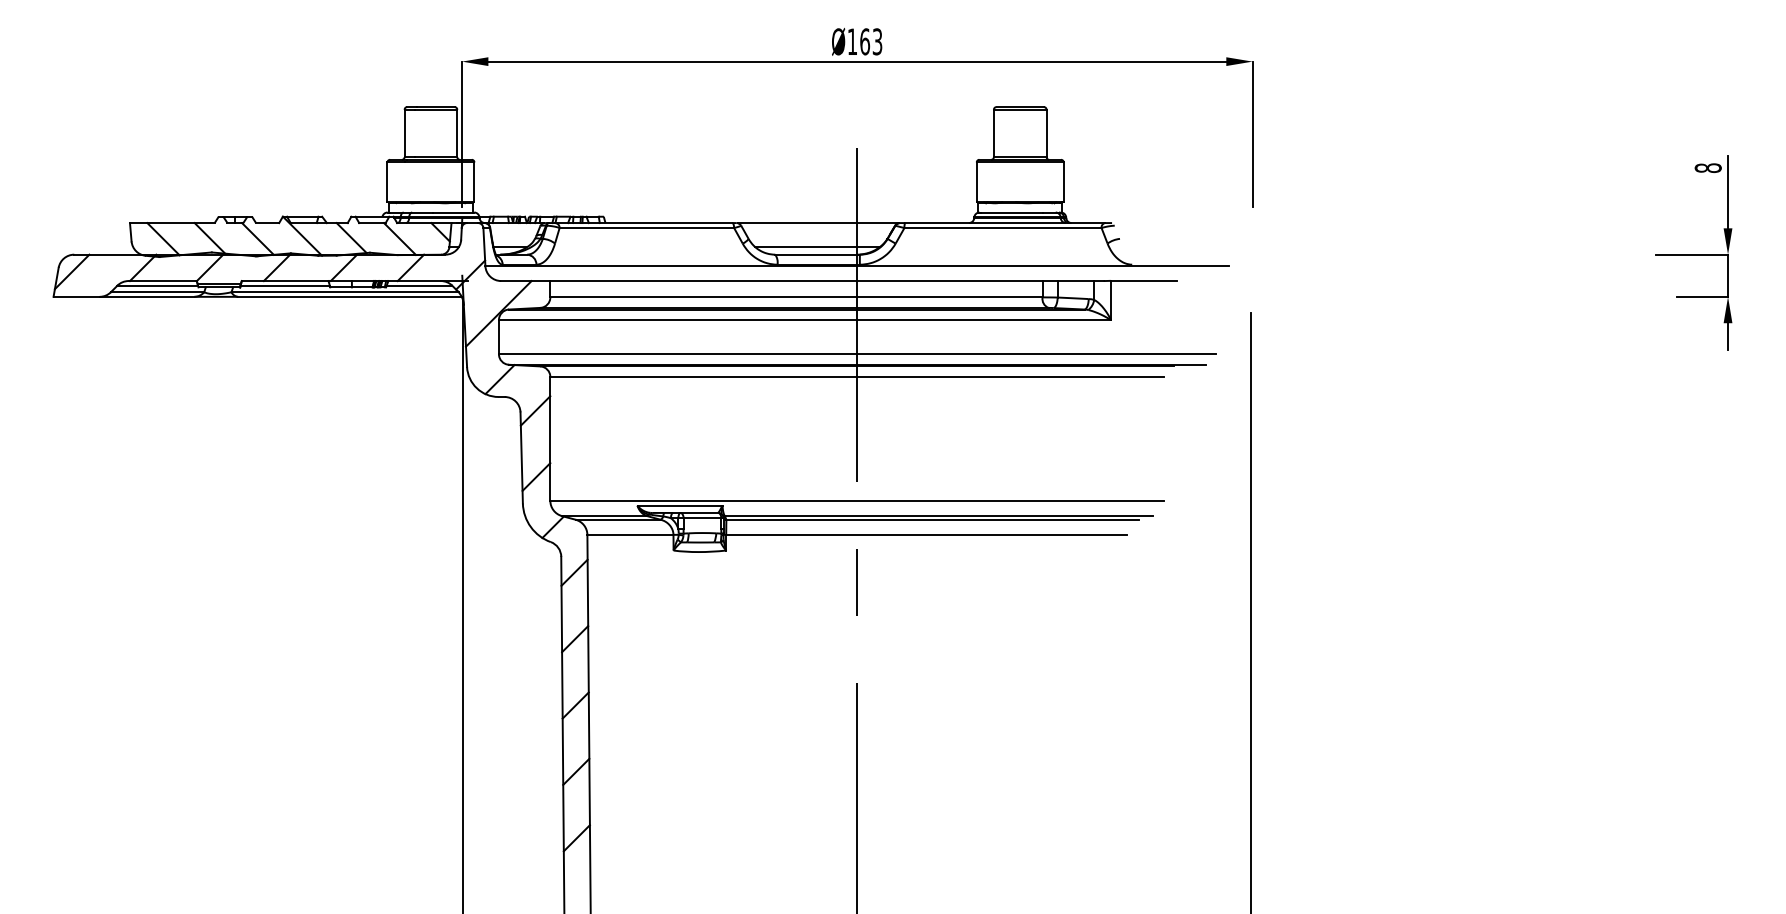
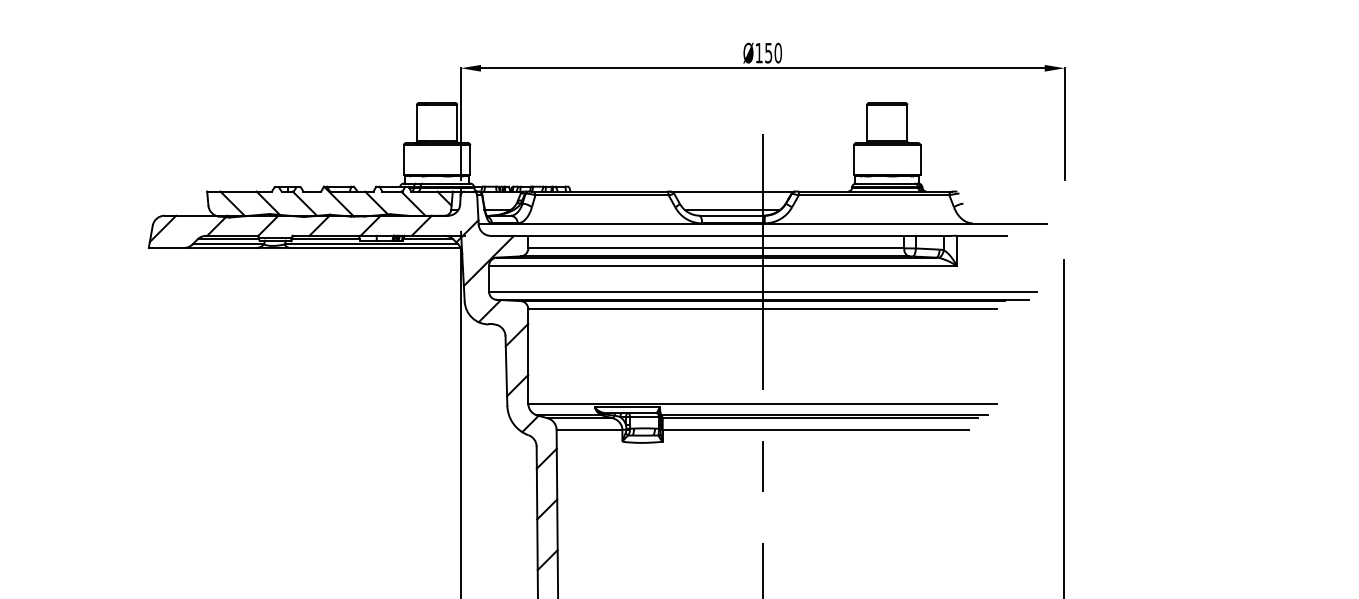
text: (871, 41) -> (773, 52), Ø163 -> Ø150

